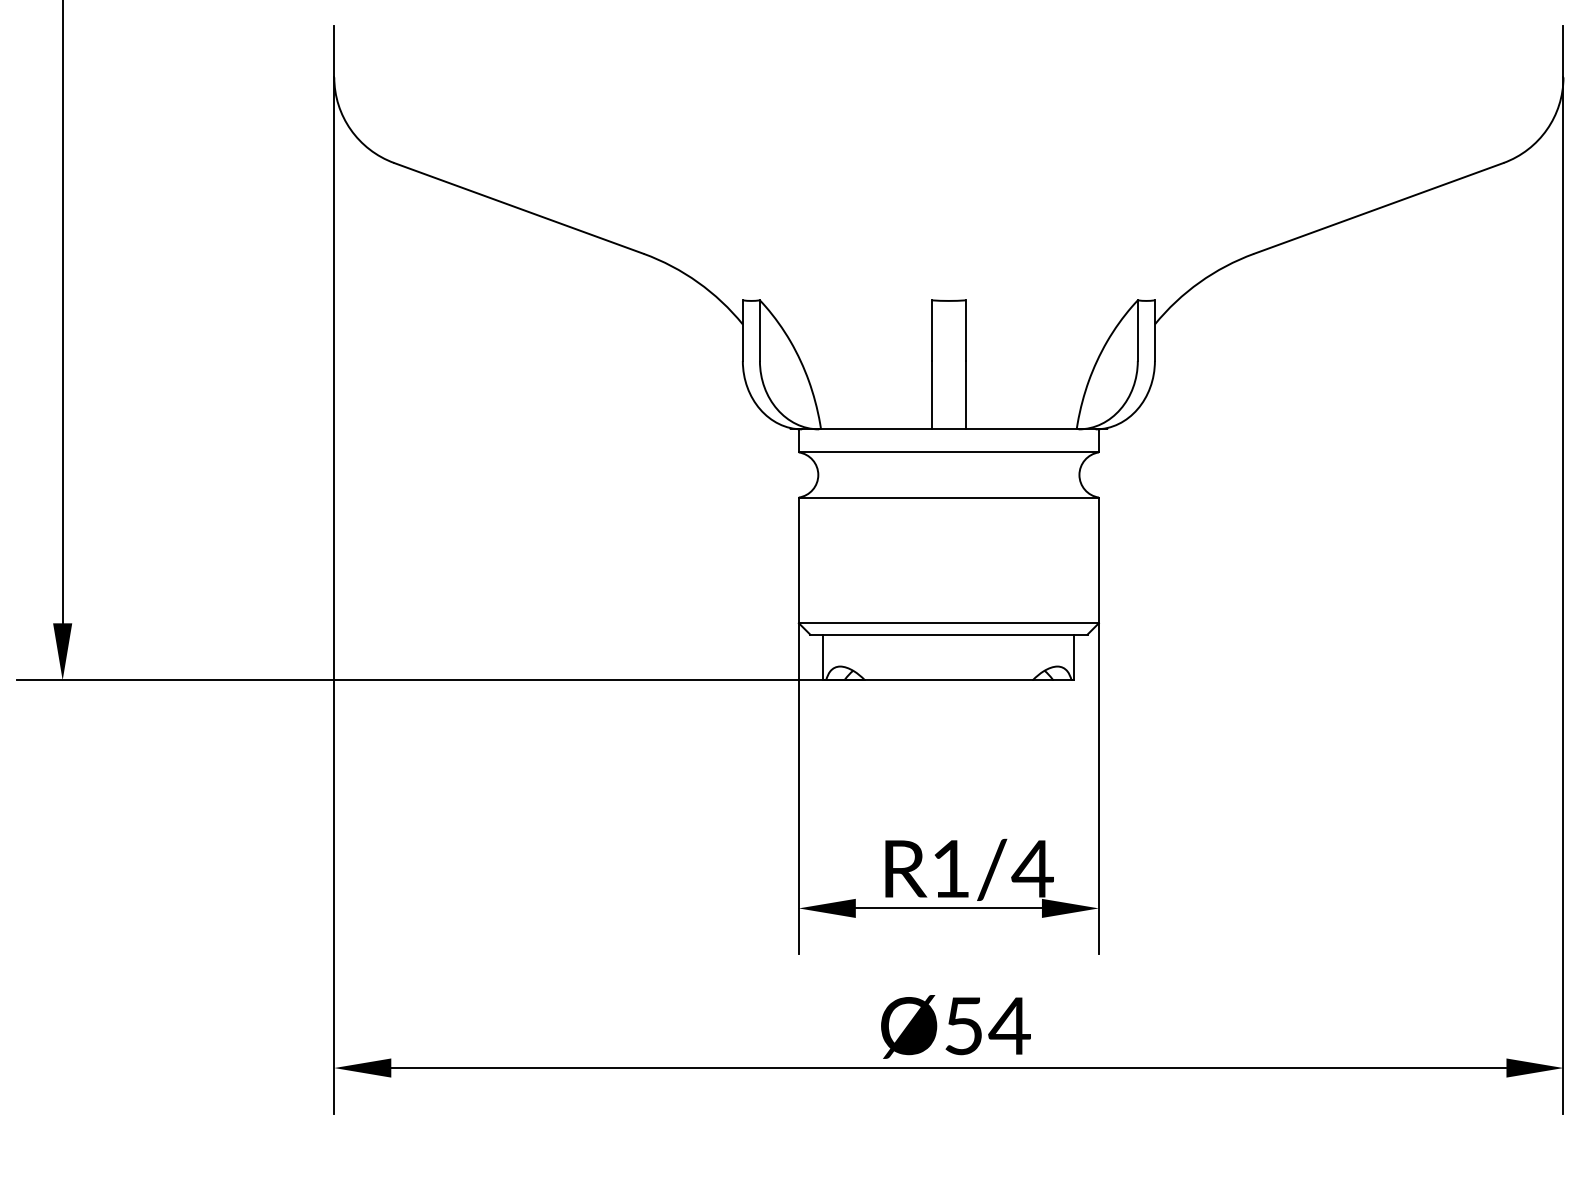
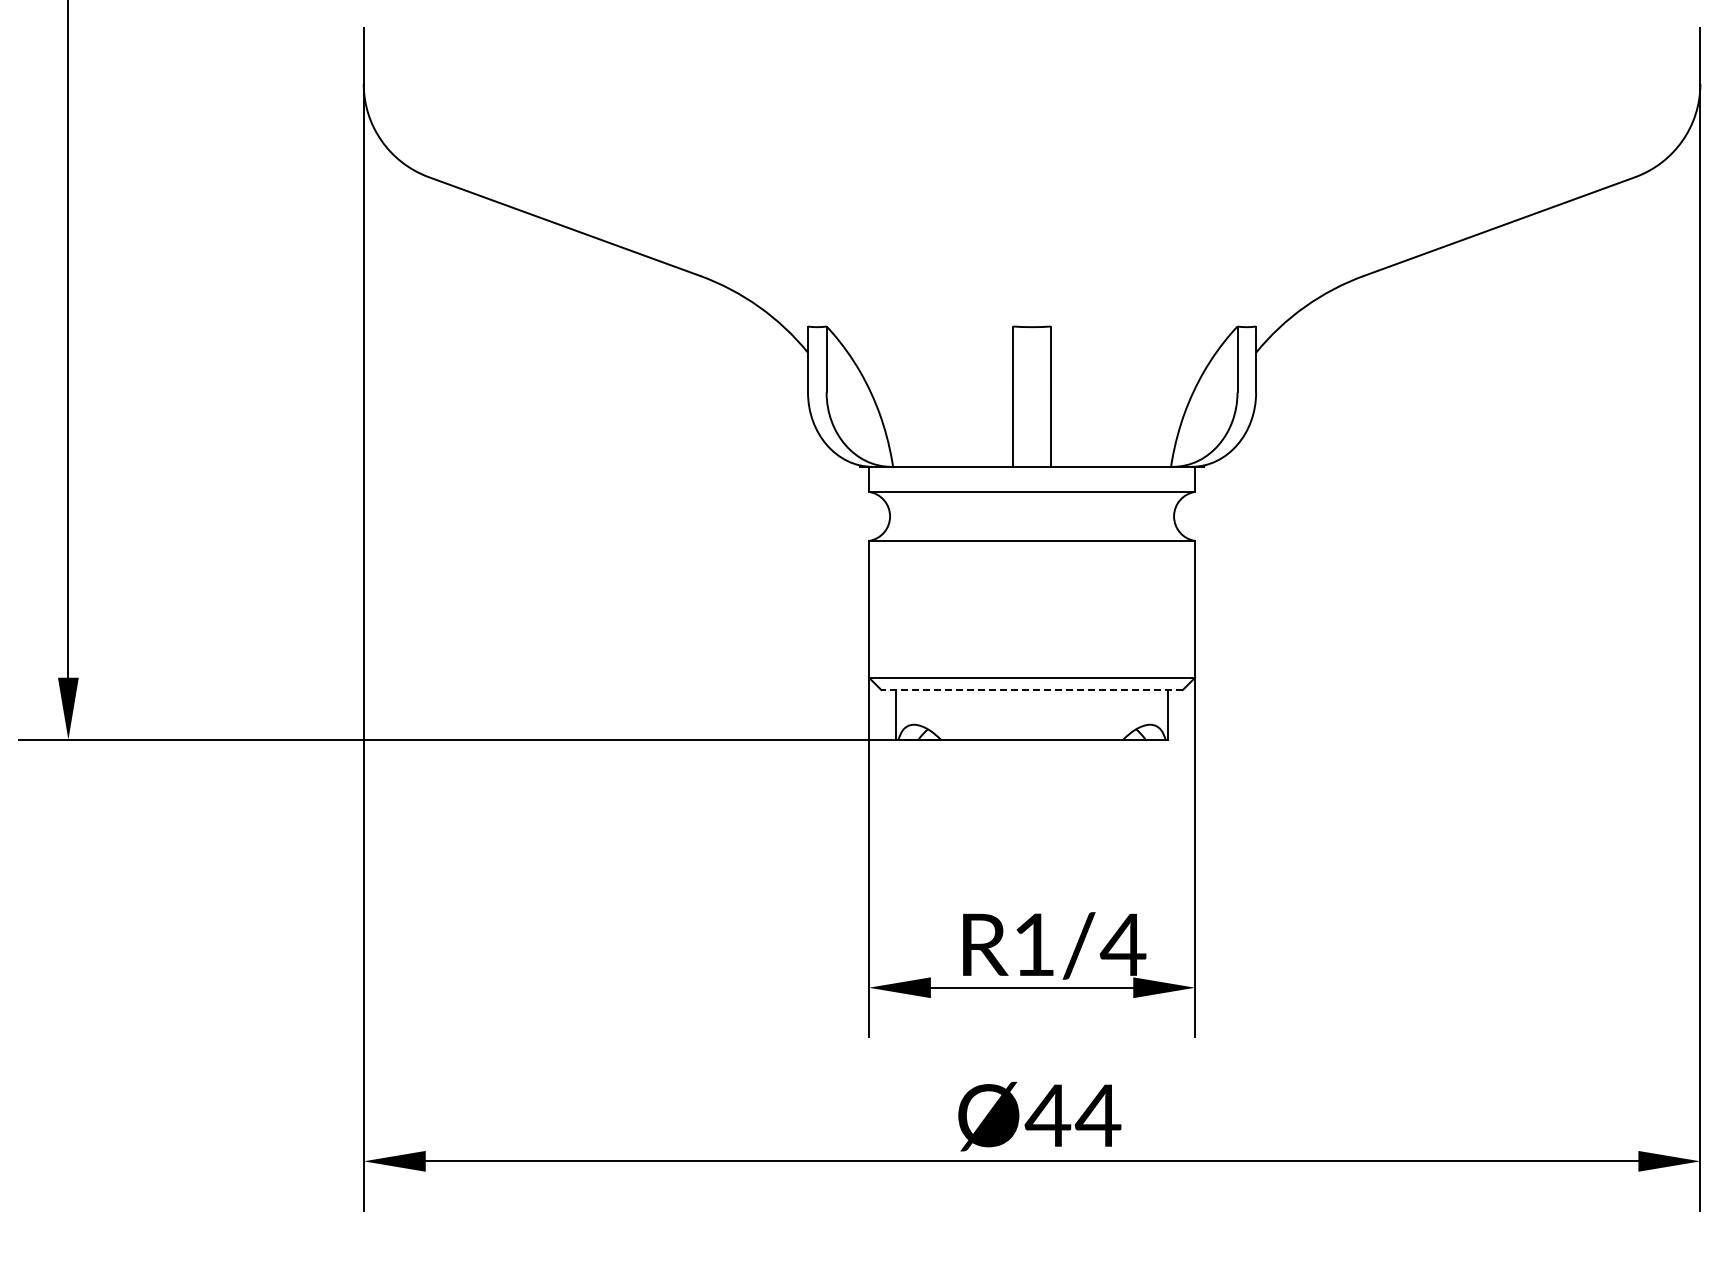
line: (949, 635) -> (1032, 690), solid -> dashed
text: (963, 1025) -> (1047, 1115), Ø54 -> Ø44

